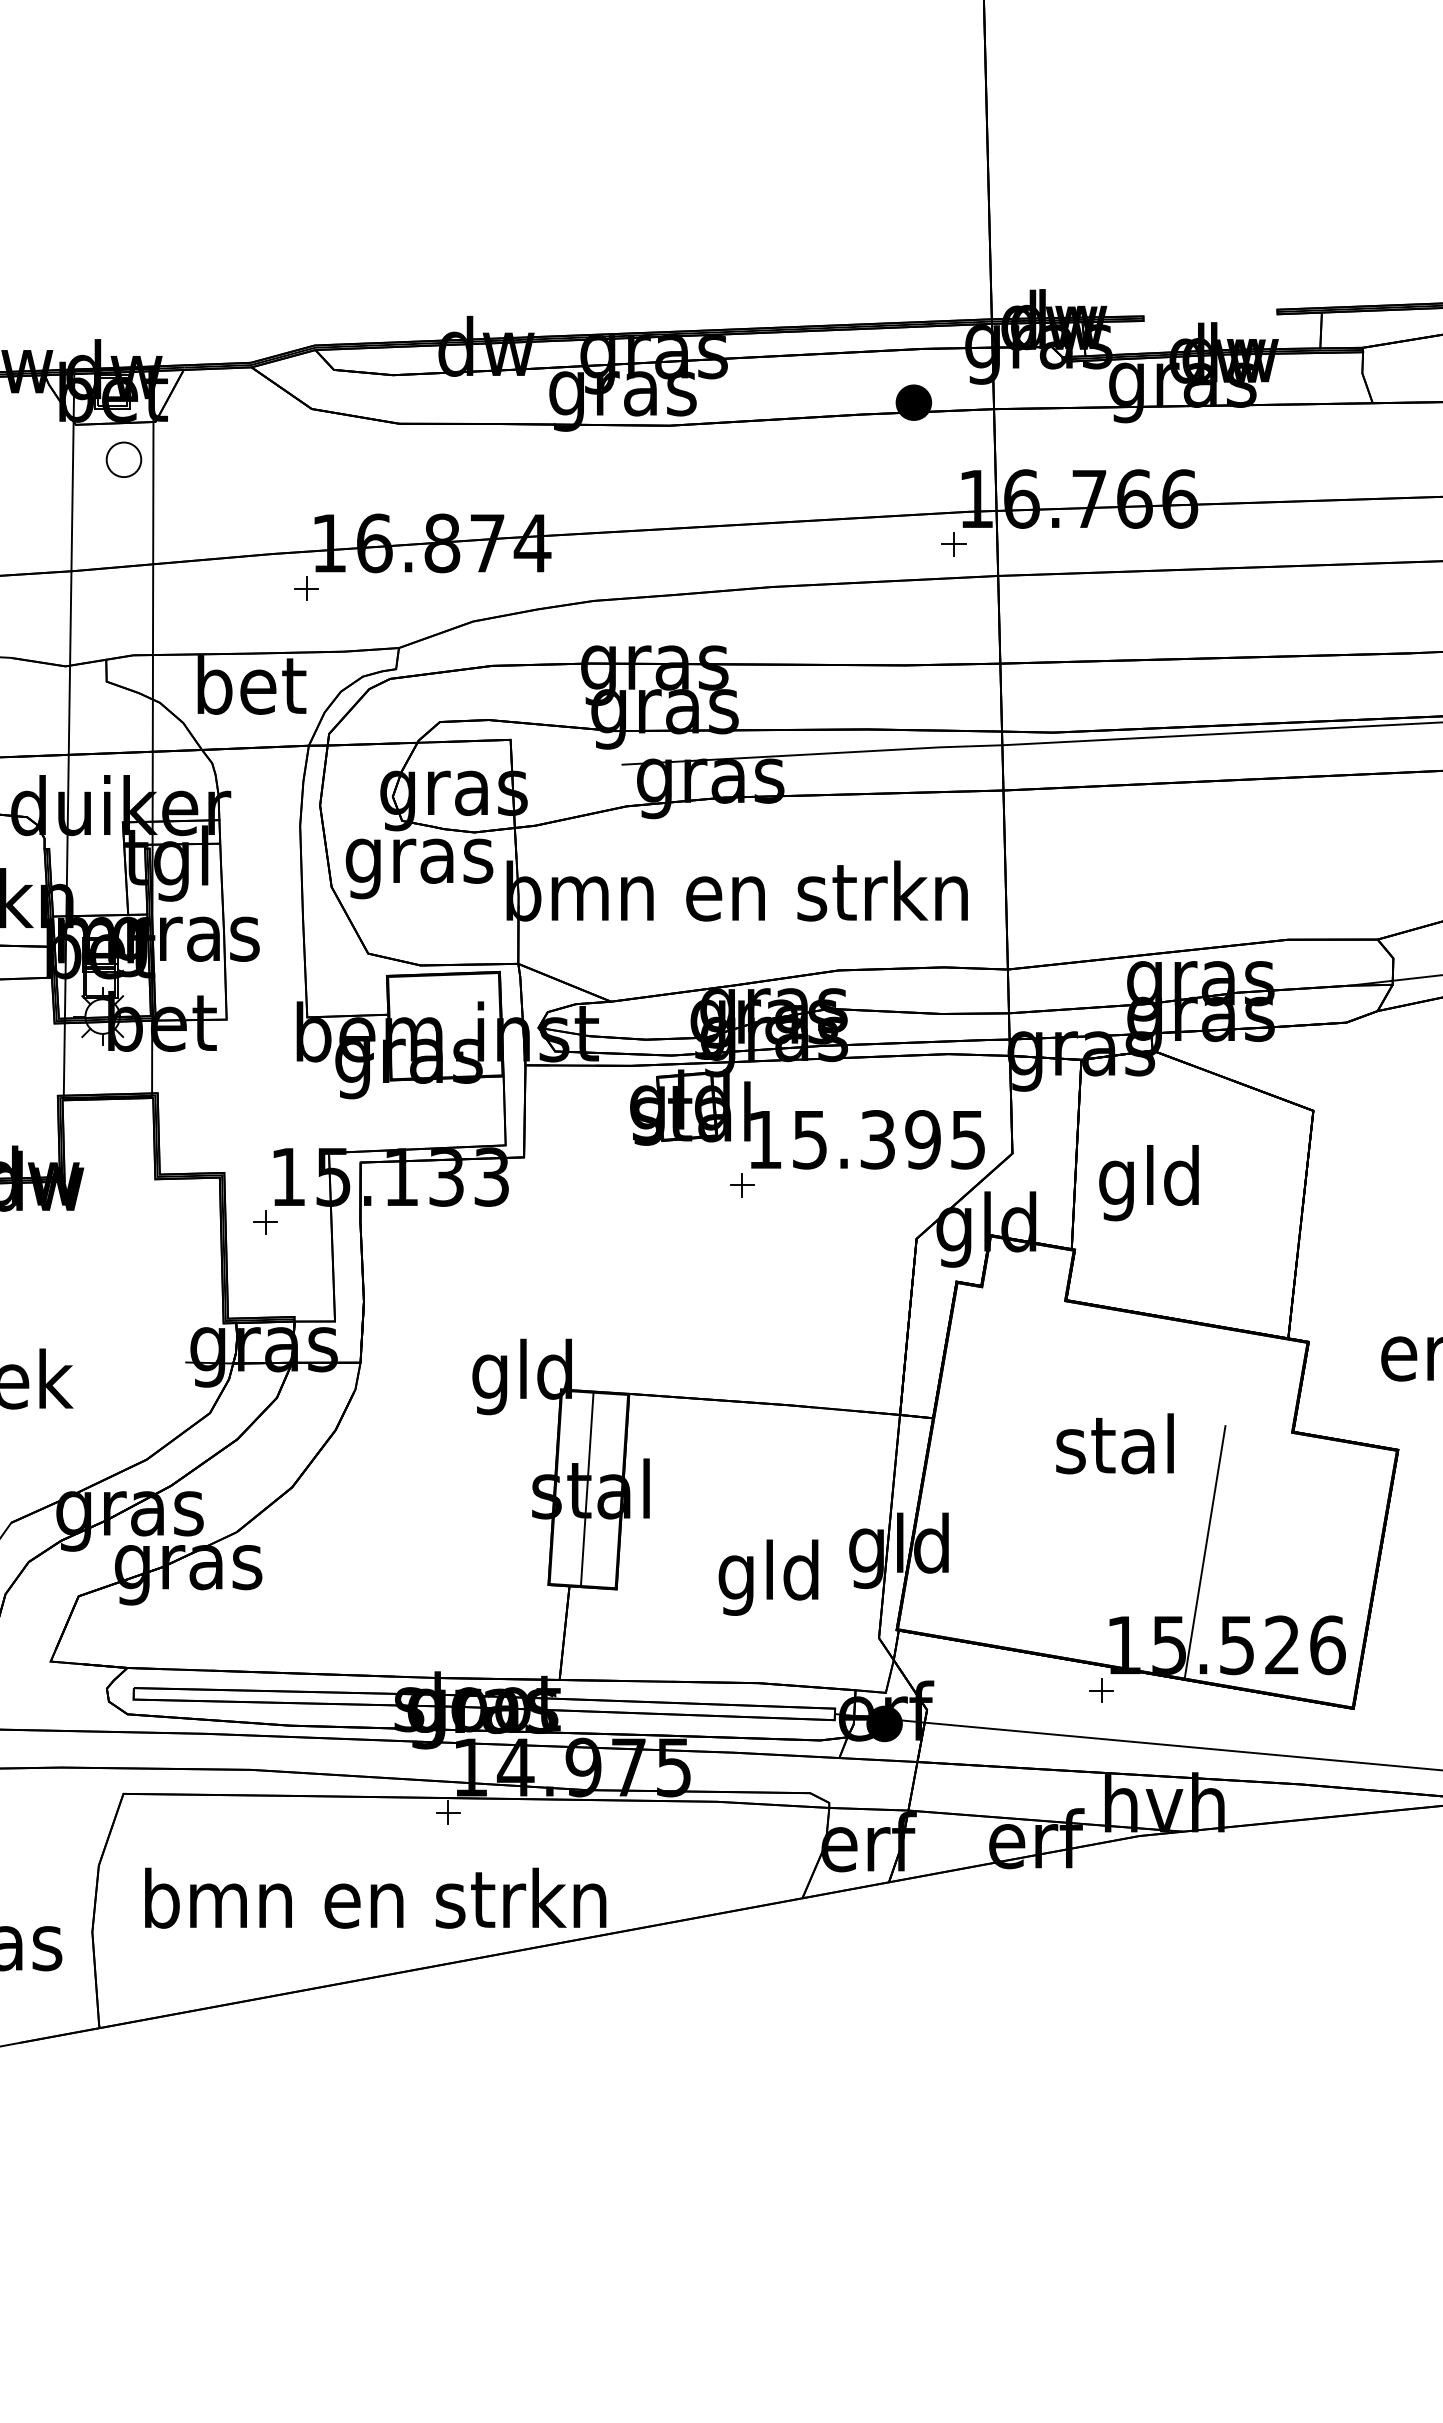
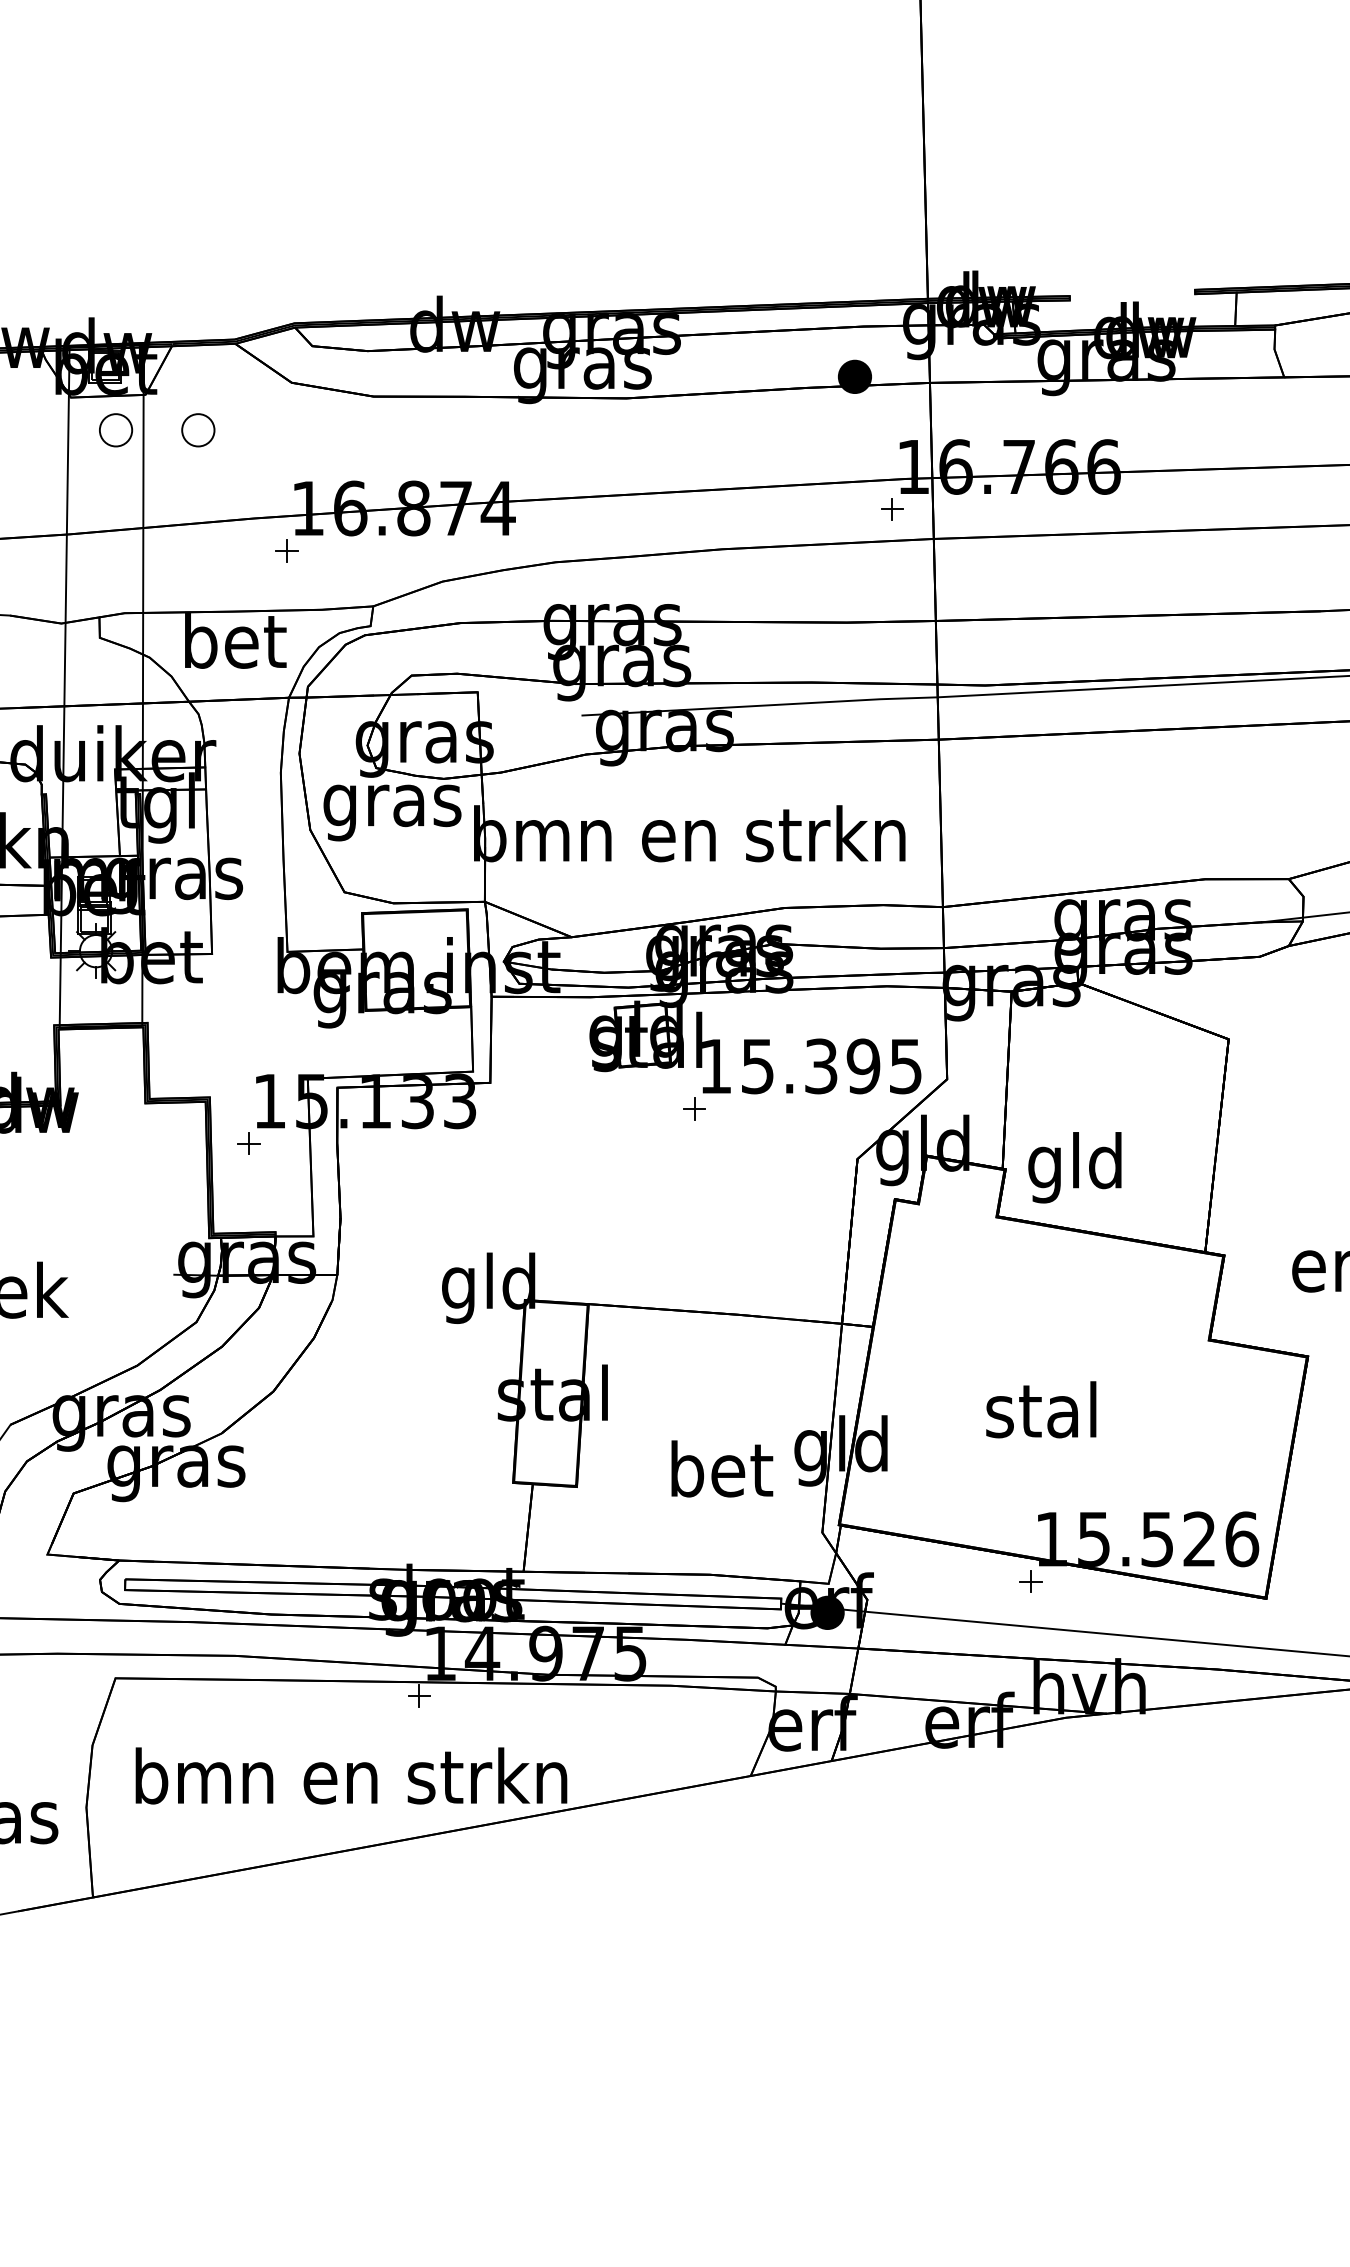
part: (211, 459) -> (197, 430), added
text: (1148, 1183) -> (1074, 1168), moved
text: (1114, 1443) -> (1040, 1409), moved
line: (586, 1489) -> (548, 1393), removed
line: (1204, 1552) -> (1126, 1452), removed
text: (771, 1577) -> (721, 1475), gld -> bet

